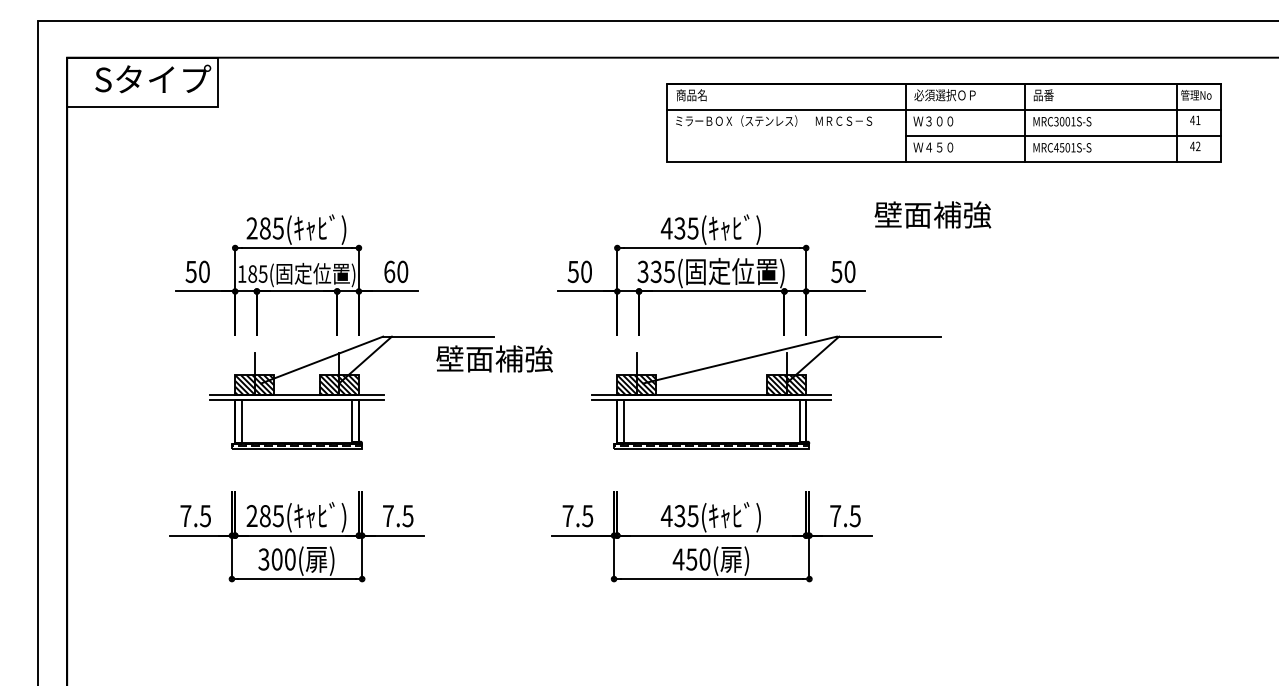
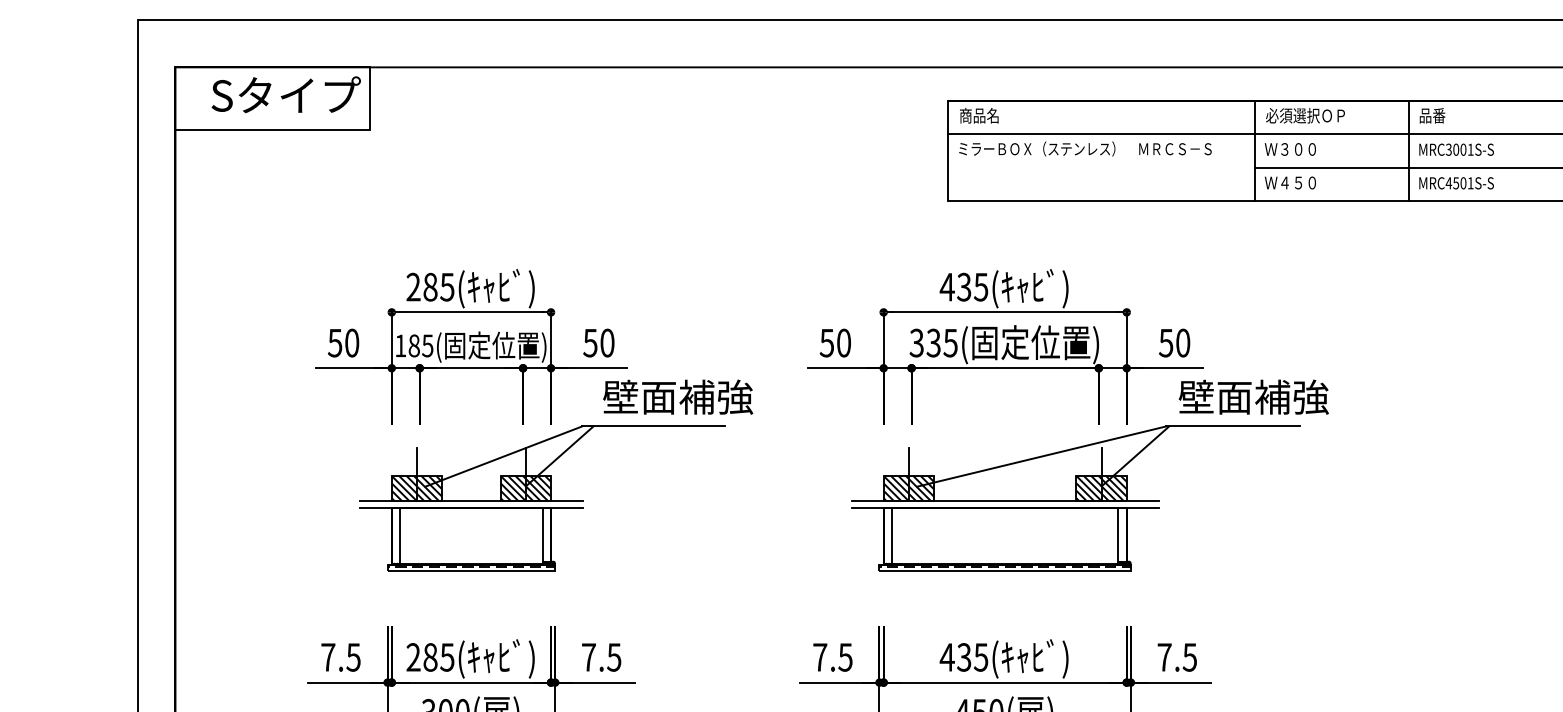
text: (932, 214) -> (1253, 396), moved
text: (389, 271) -> (590, 342), 60 -> 50
text: (494, 358) -> (677, 396), moved

